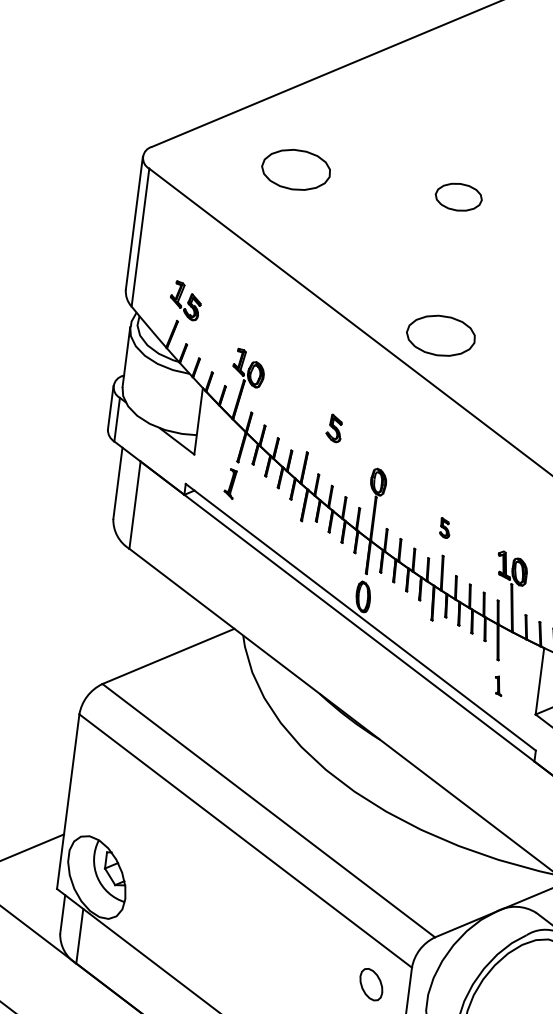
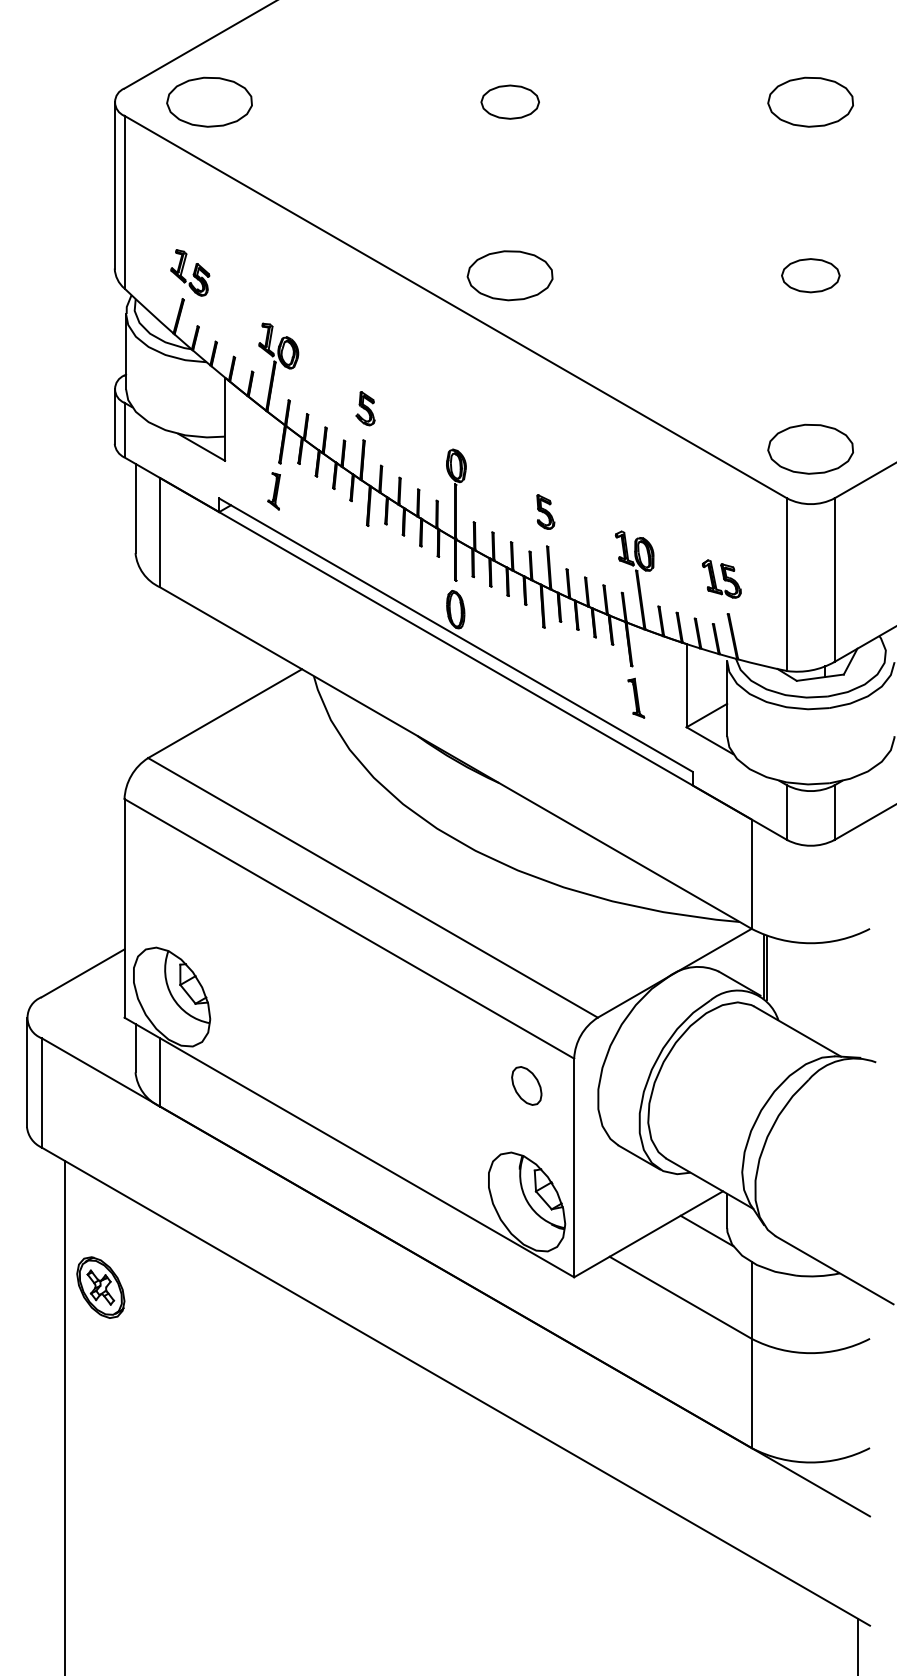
part: (296, 169) -> (209, 101), moved
part: (334, 428) -> (365, 408), moved
part: (445, 527) -> (545, 511), size x1.43
part: (498, 685) -> (636, 697), size x1.67

